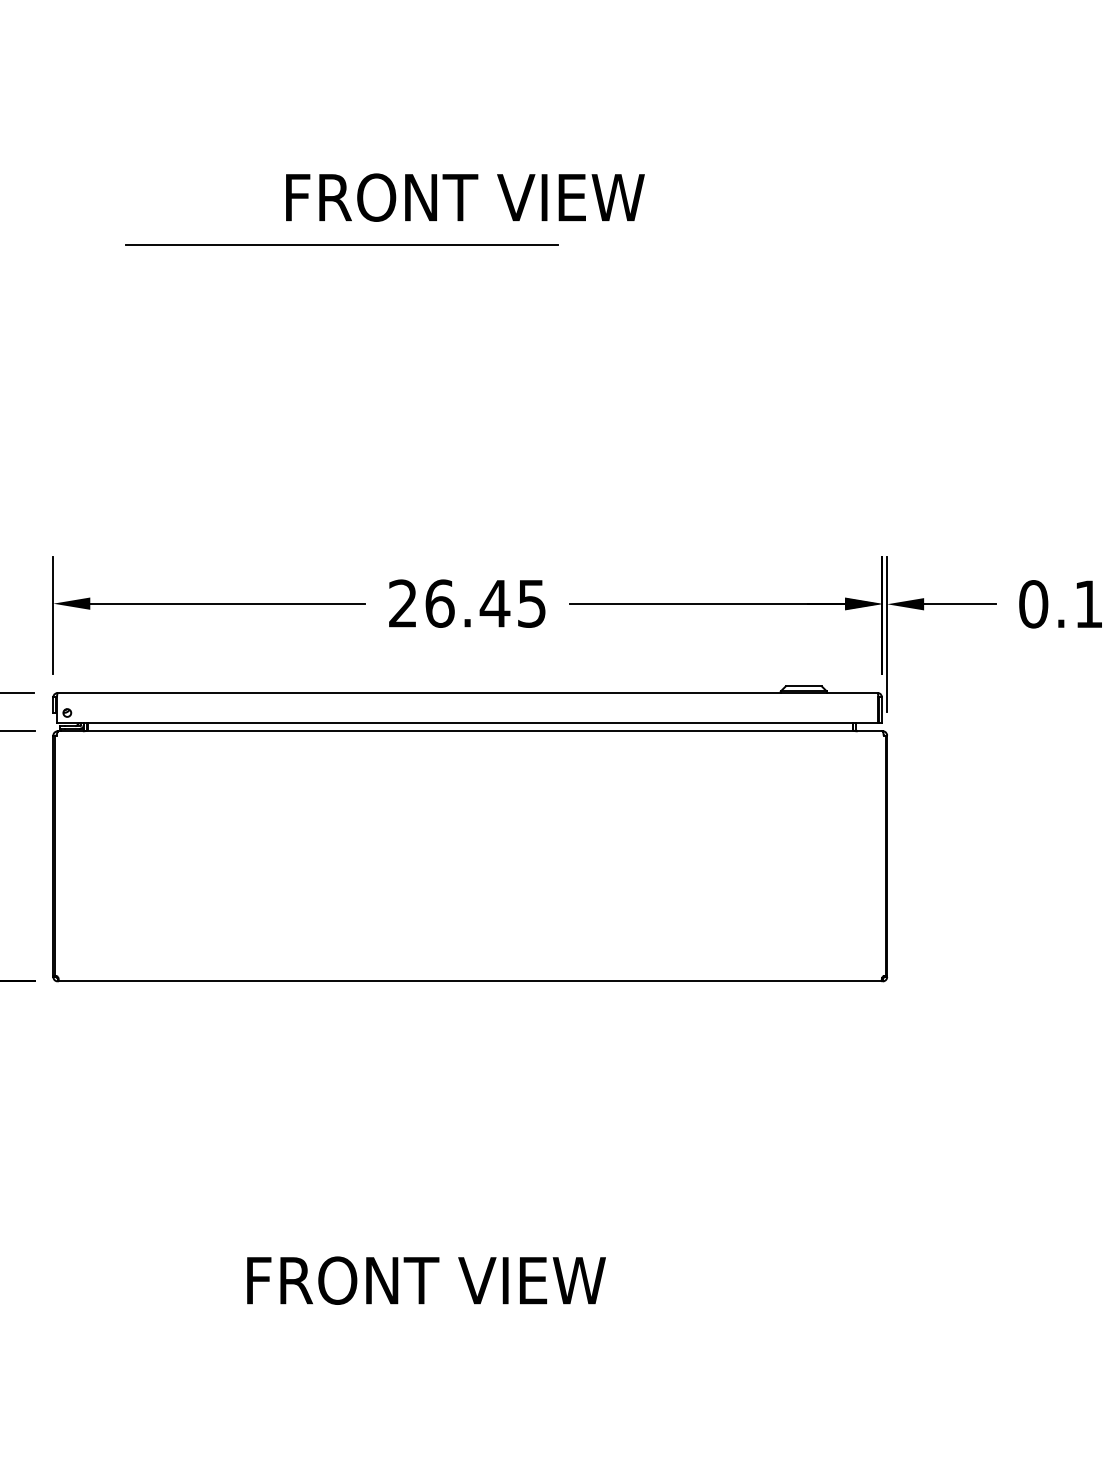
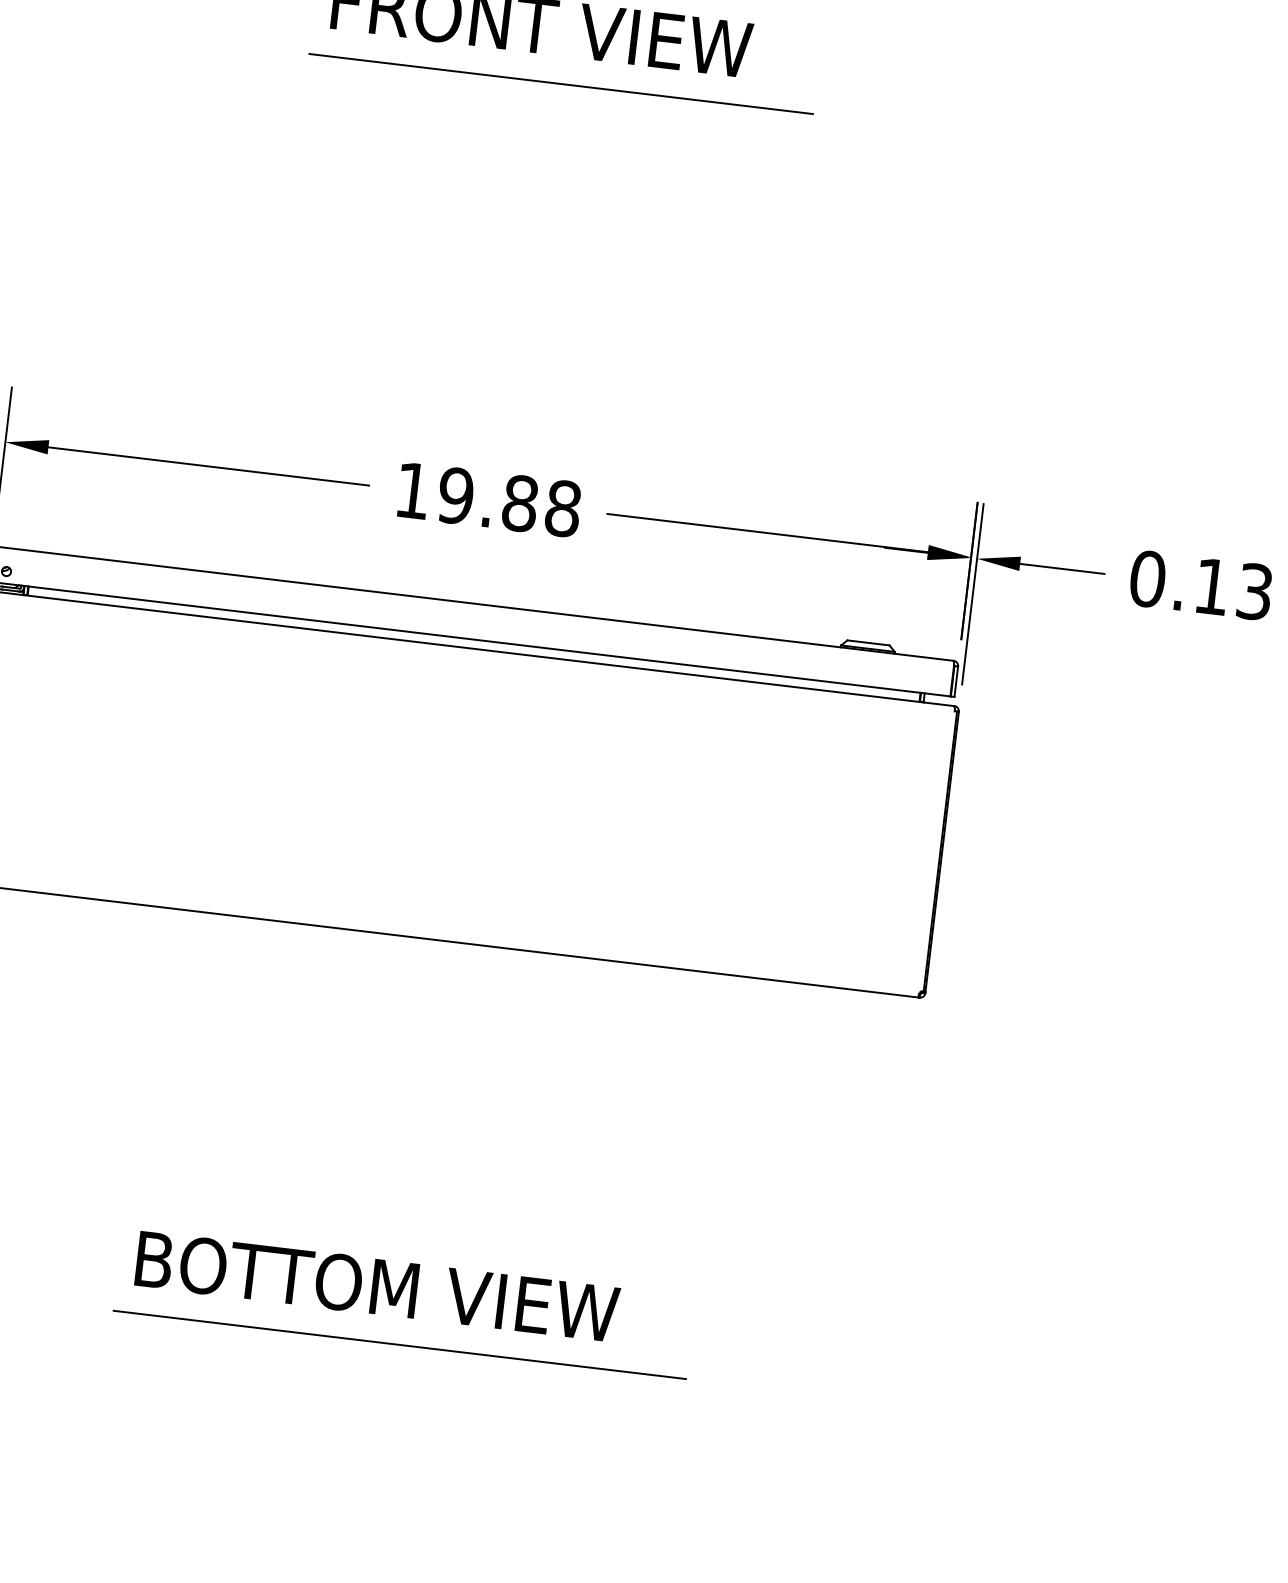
line: (341, 244) -> (560, 83), moved
text: (467, 603) -> (488, 499), 26.45 -> 19.88
text: (456, 1280) -> (381, 1286), FRONT VIEW -> BOTTOM VIEW
line: (477, 1327) -> (399, 1344), added

